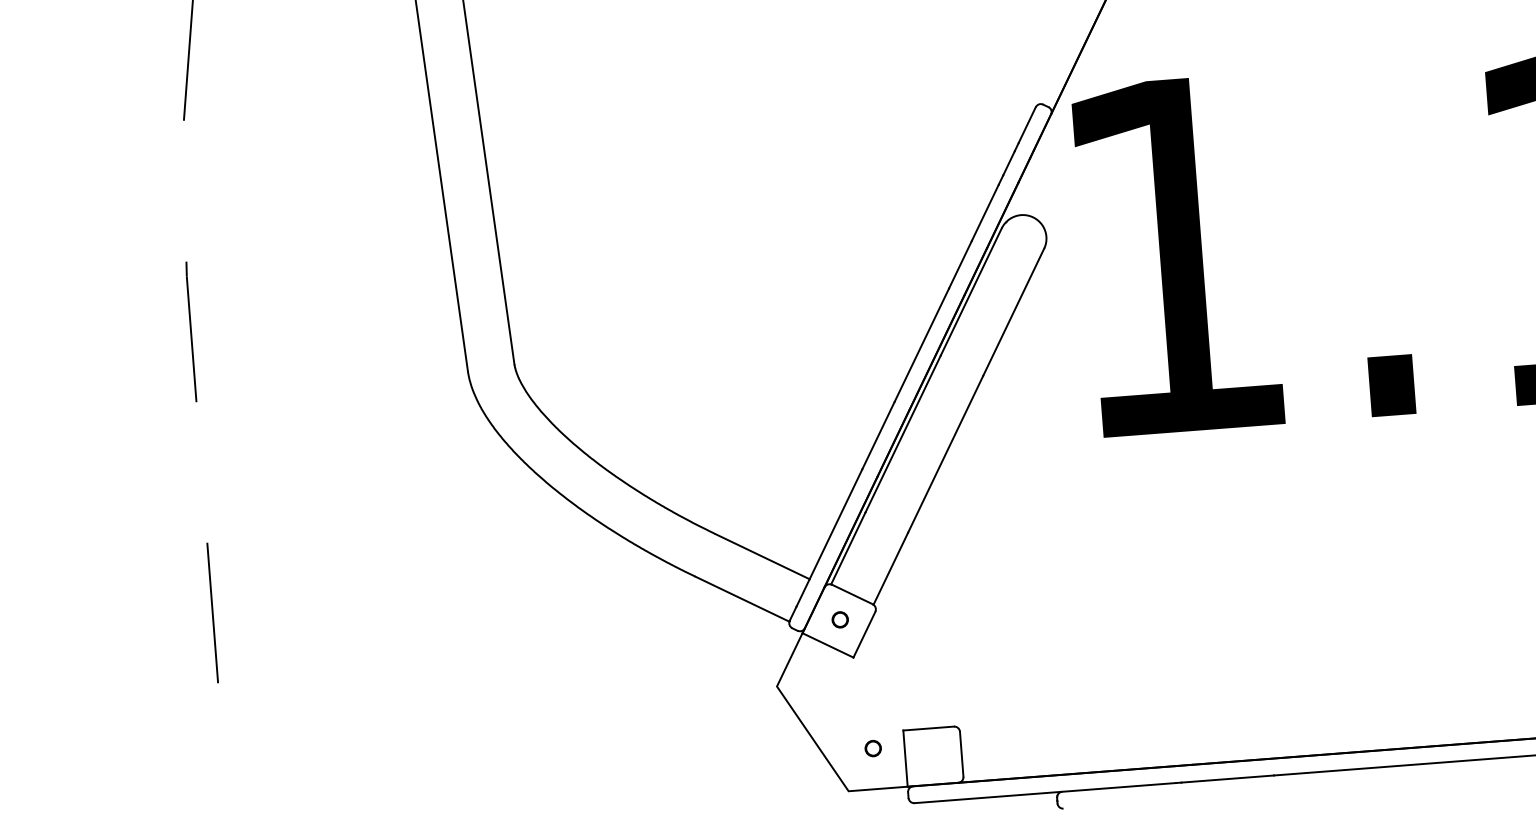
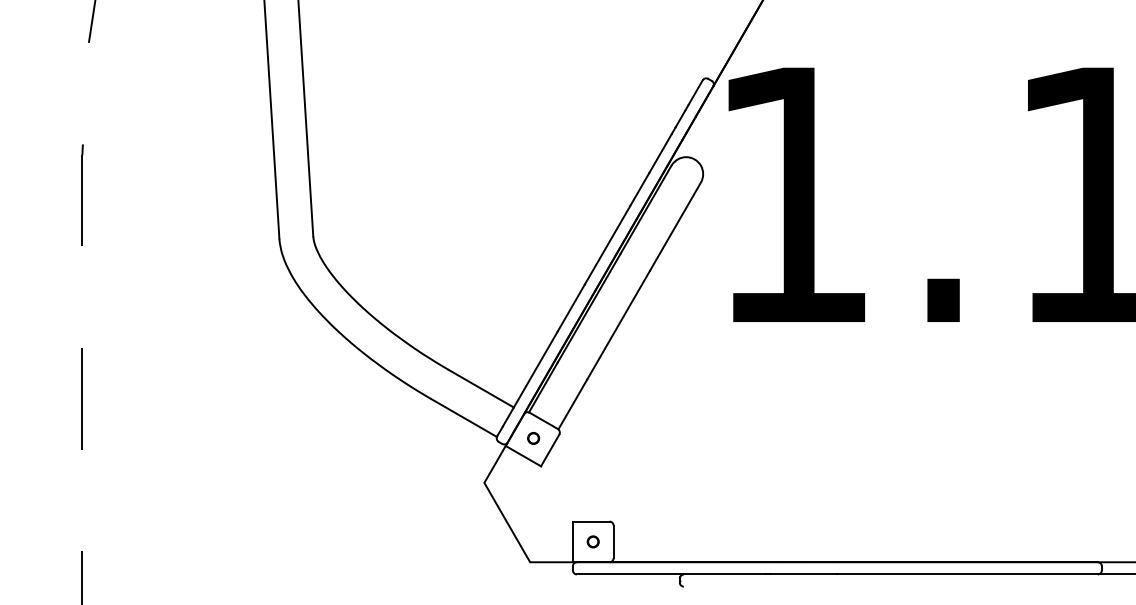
circle: (872, 748) -> (592, 541), moved

